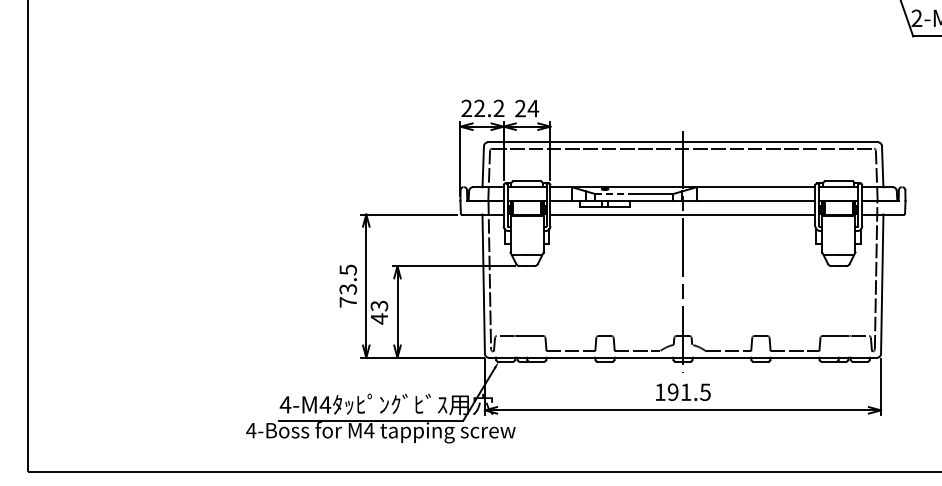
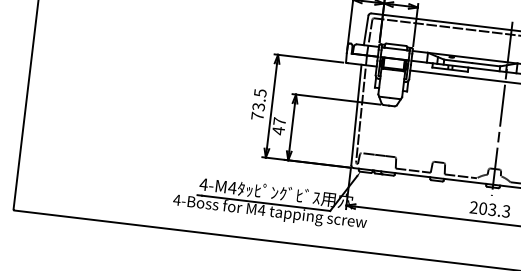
line: (615, 194) -> (458, 61), dashed -> solid
text: (379, 305) -> (279, 121), 43 -> 47
text: (682, 392) -> (489, 209), 191.5 -> 203.3

